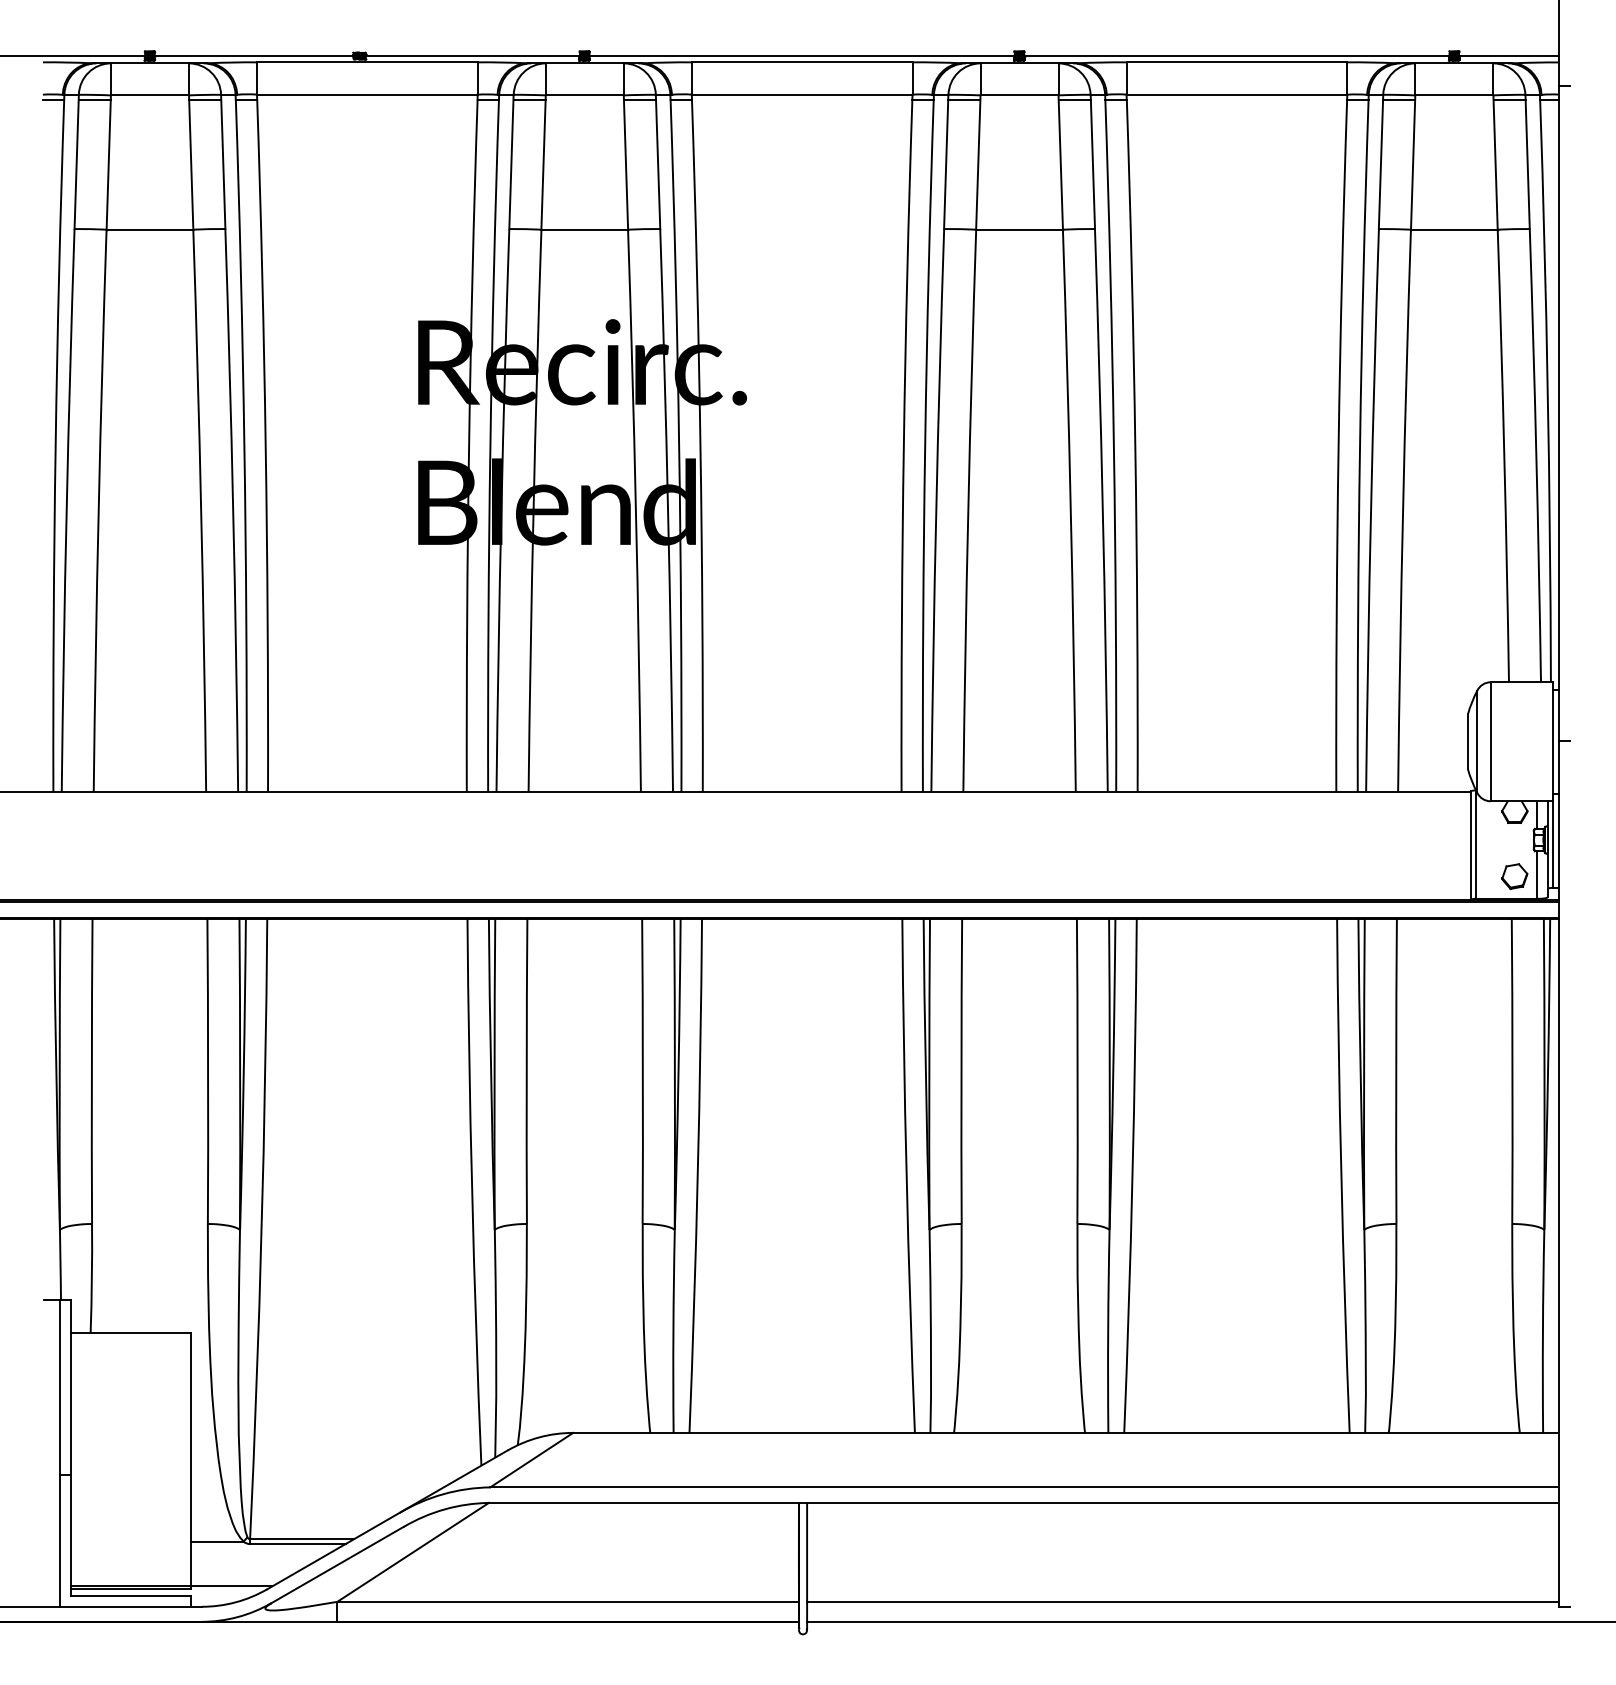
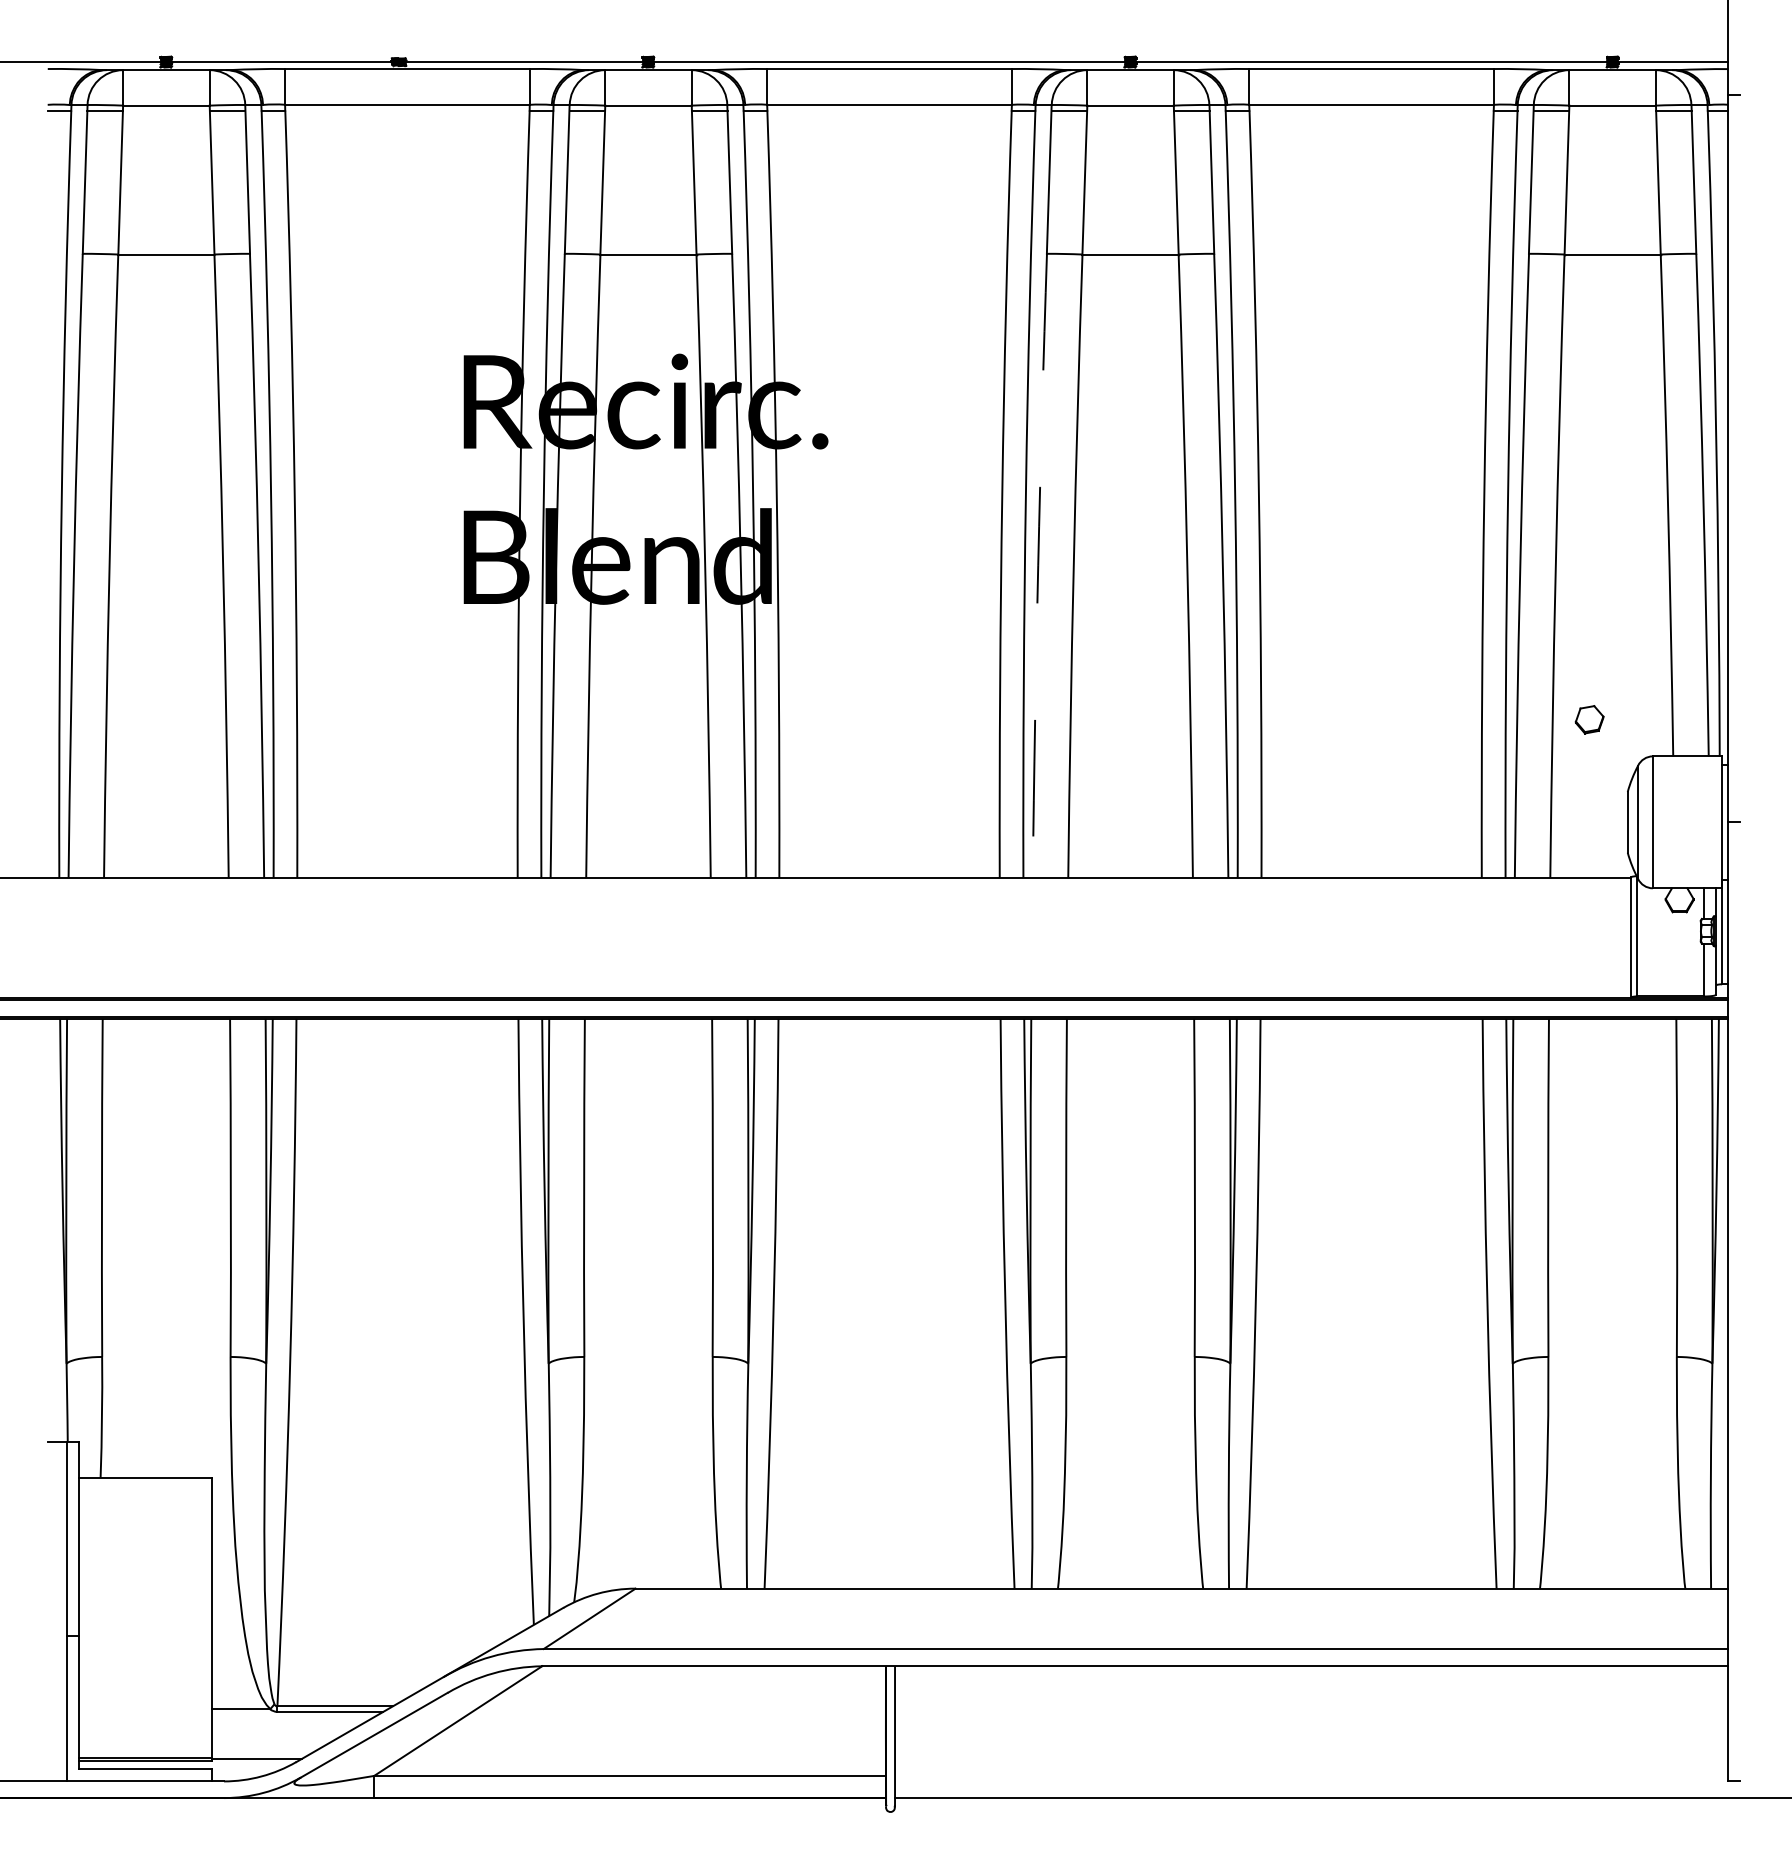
arc: (936, 510) -> (1038, 565), solid -> dashed
part: (1514, 876) -> (1589, 719), moved
line: (1182, 1601) -> (1311, 1775), removed

